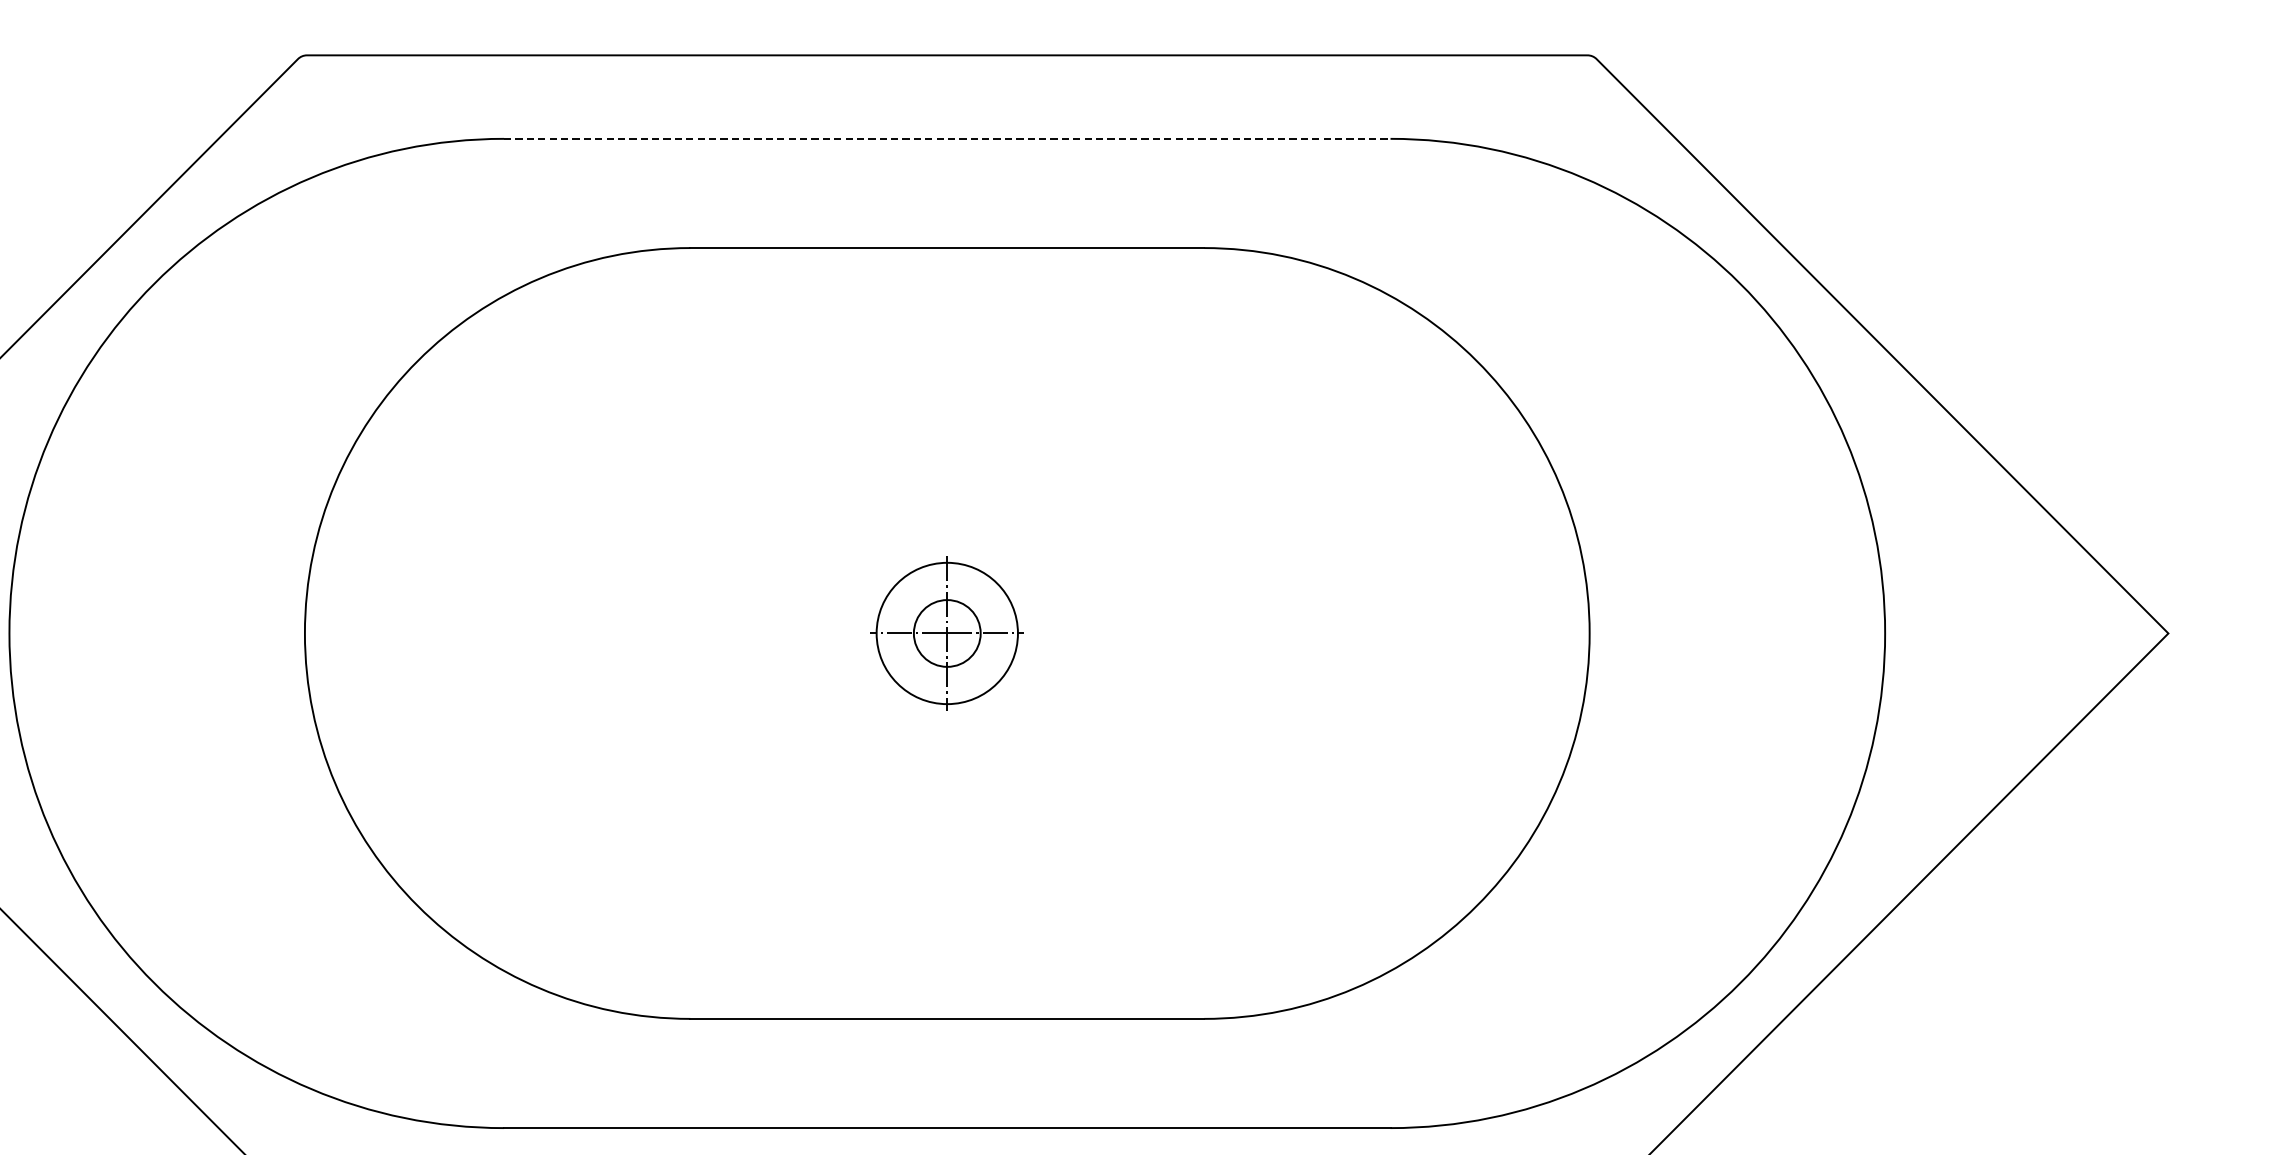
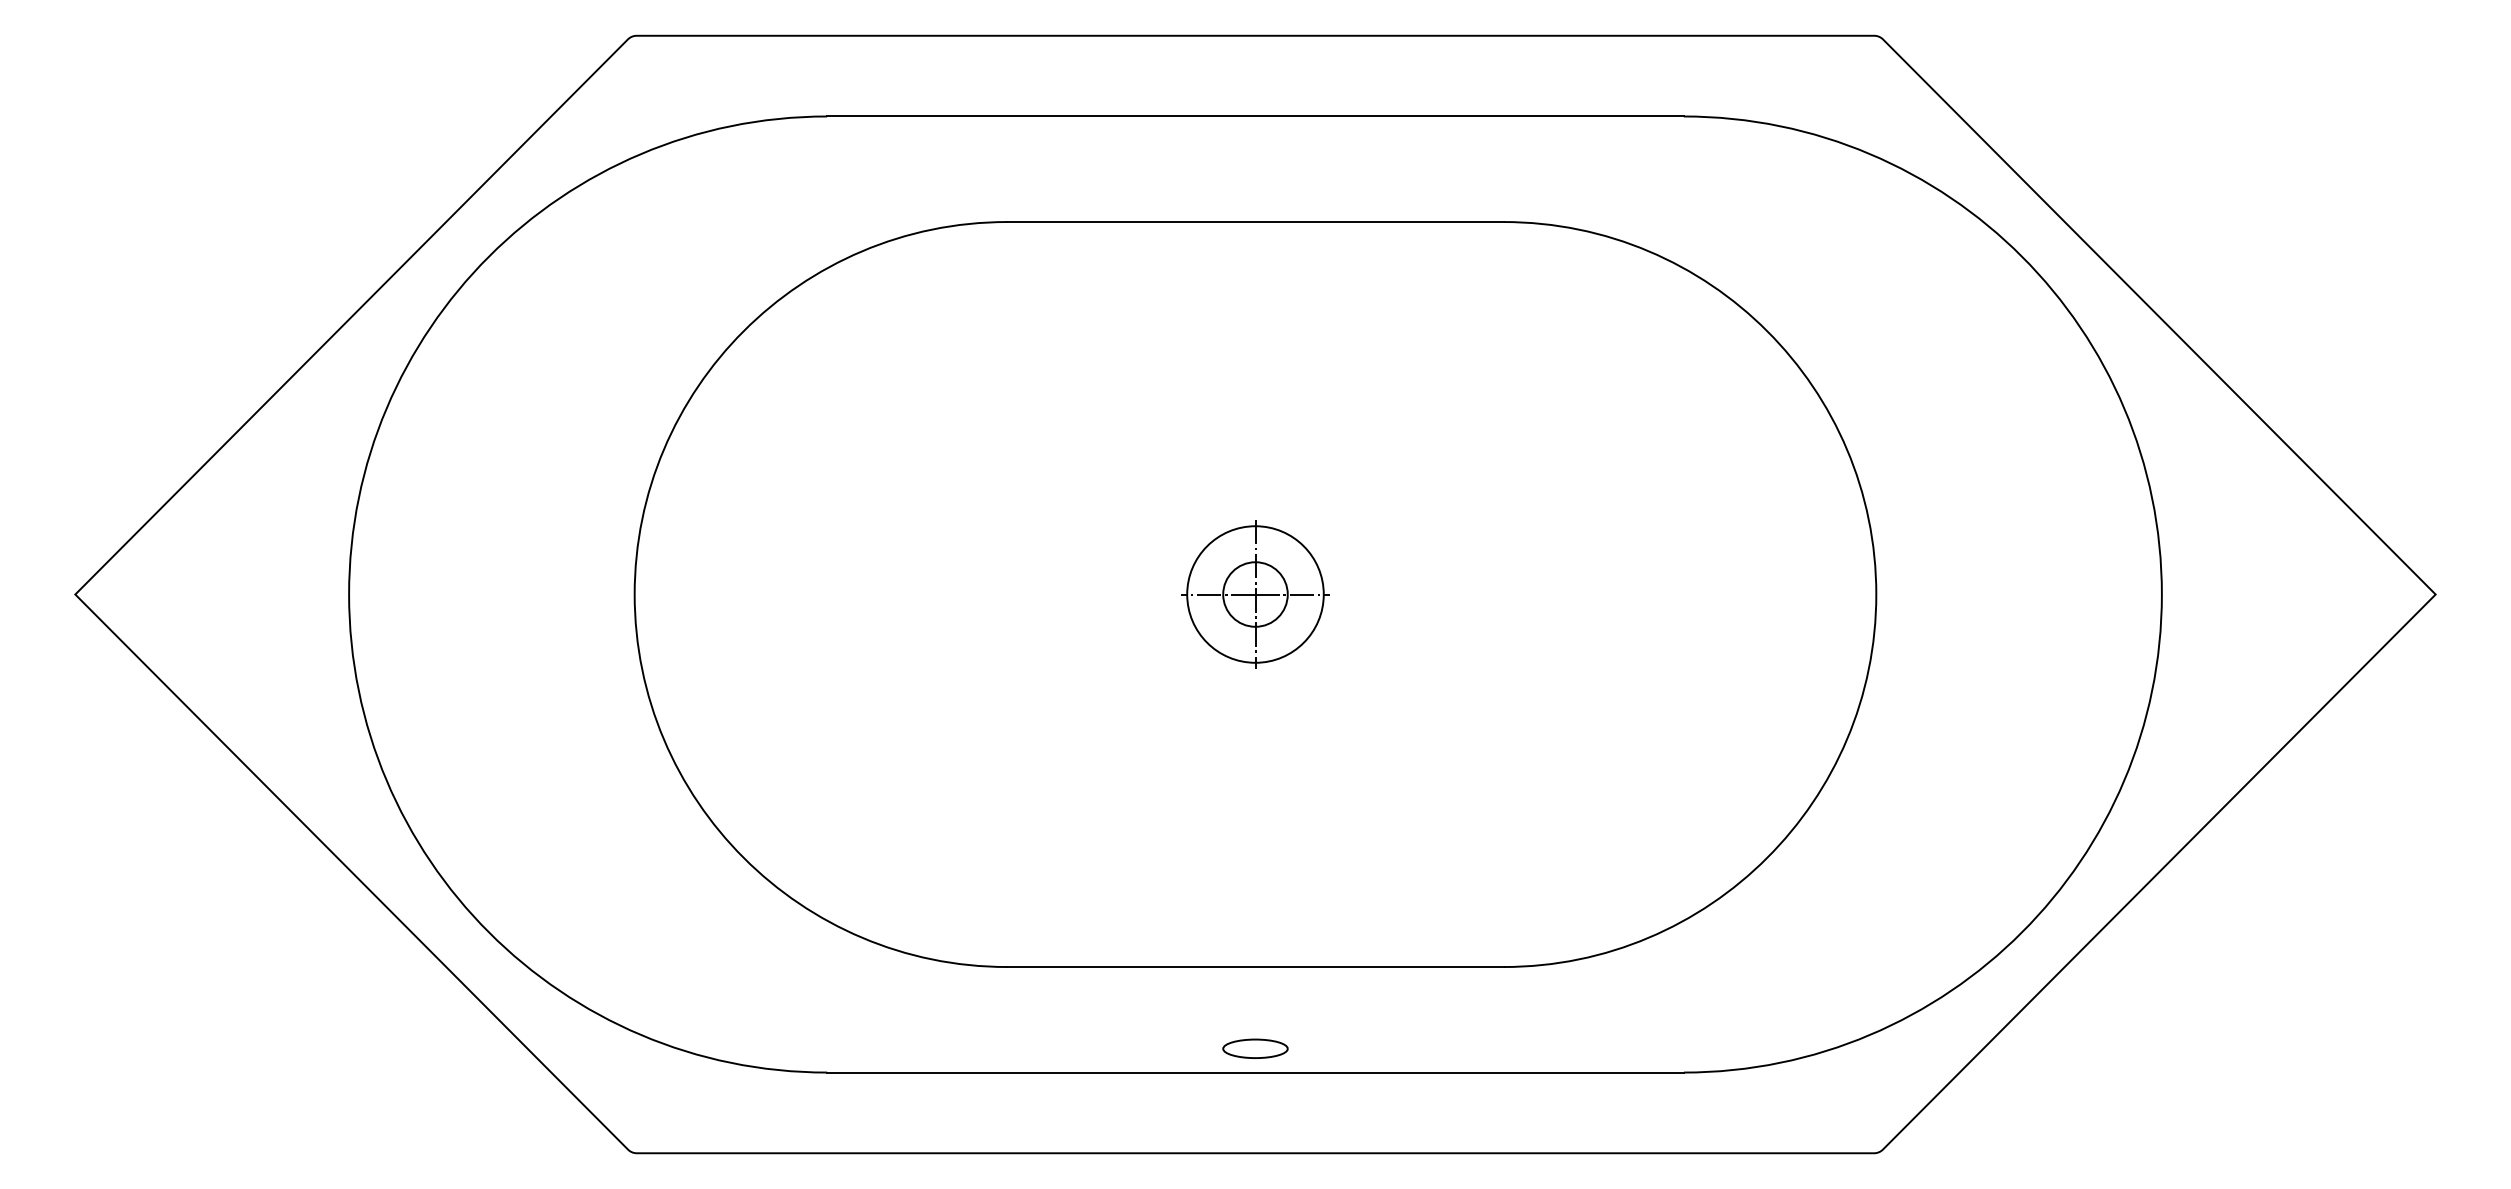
line: (947, 138) -> (1255, 116), dashed -> solid
part: (947, 1103) -> (1255, 1048), added

